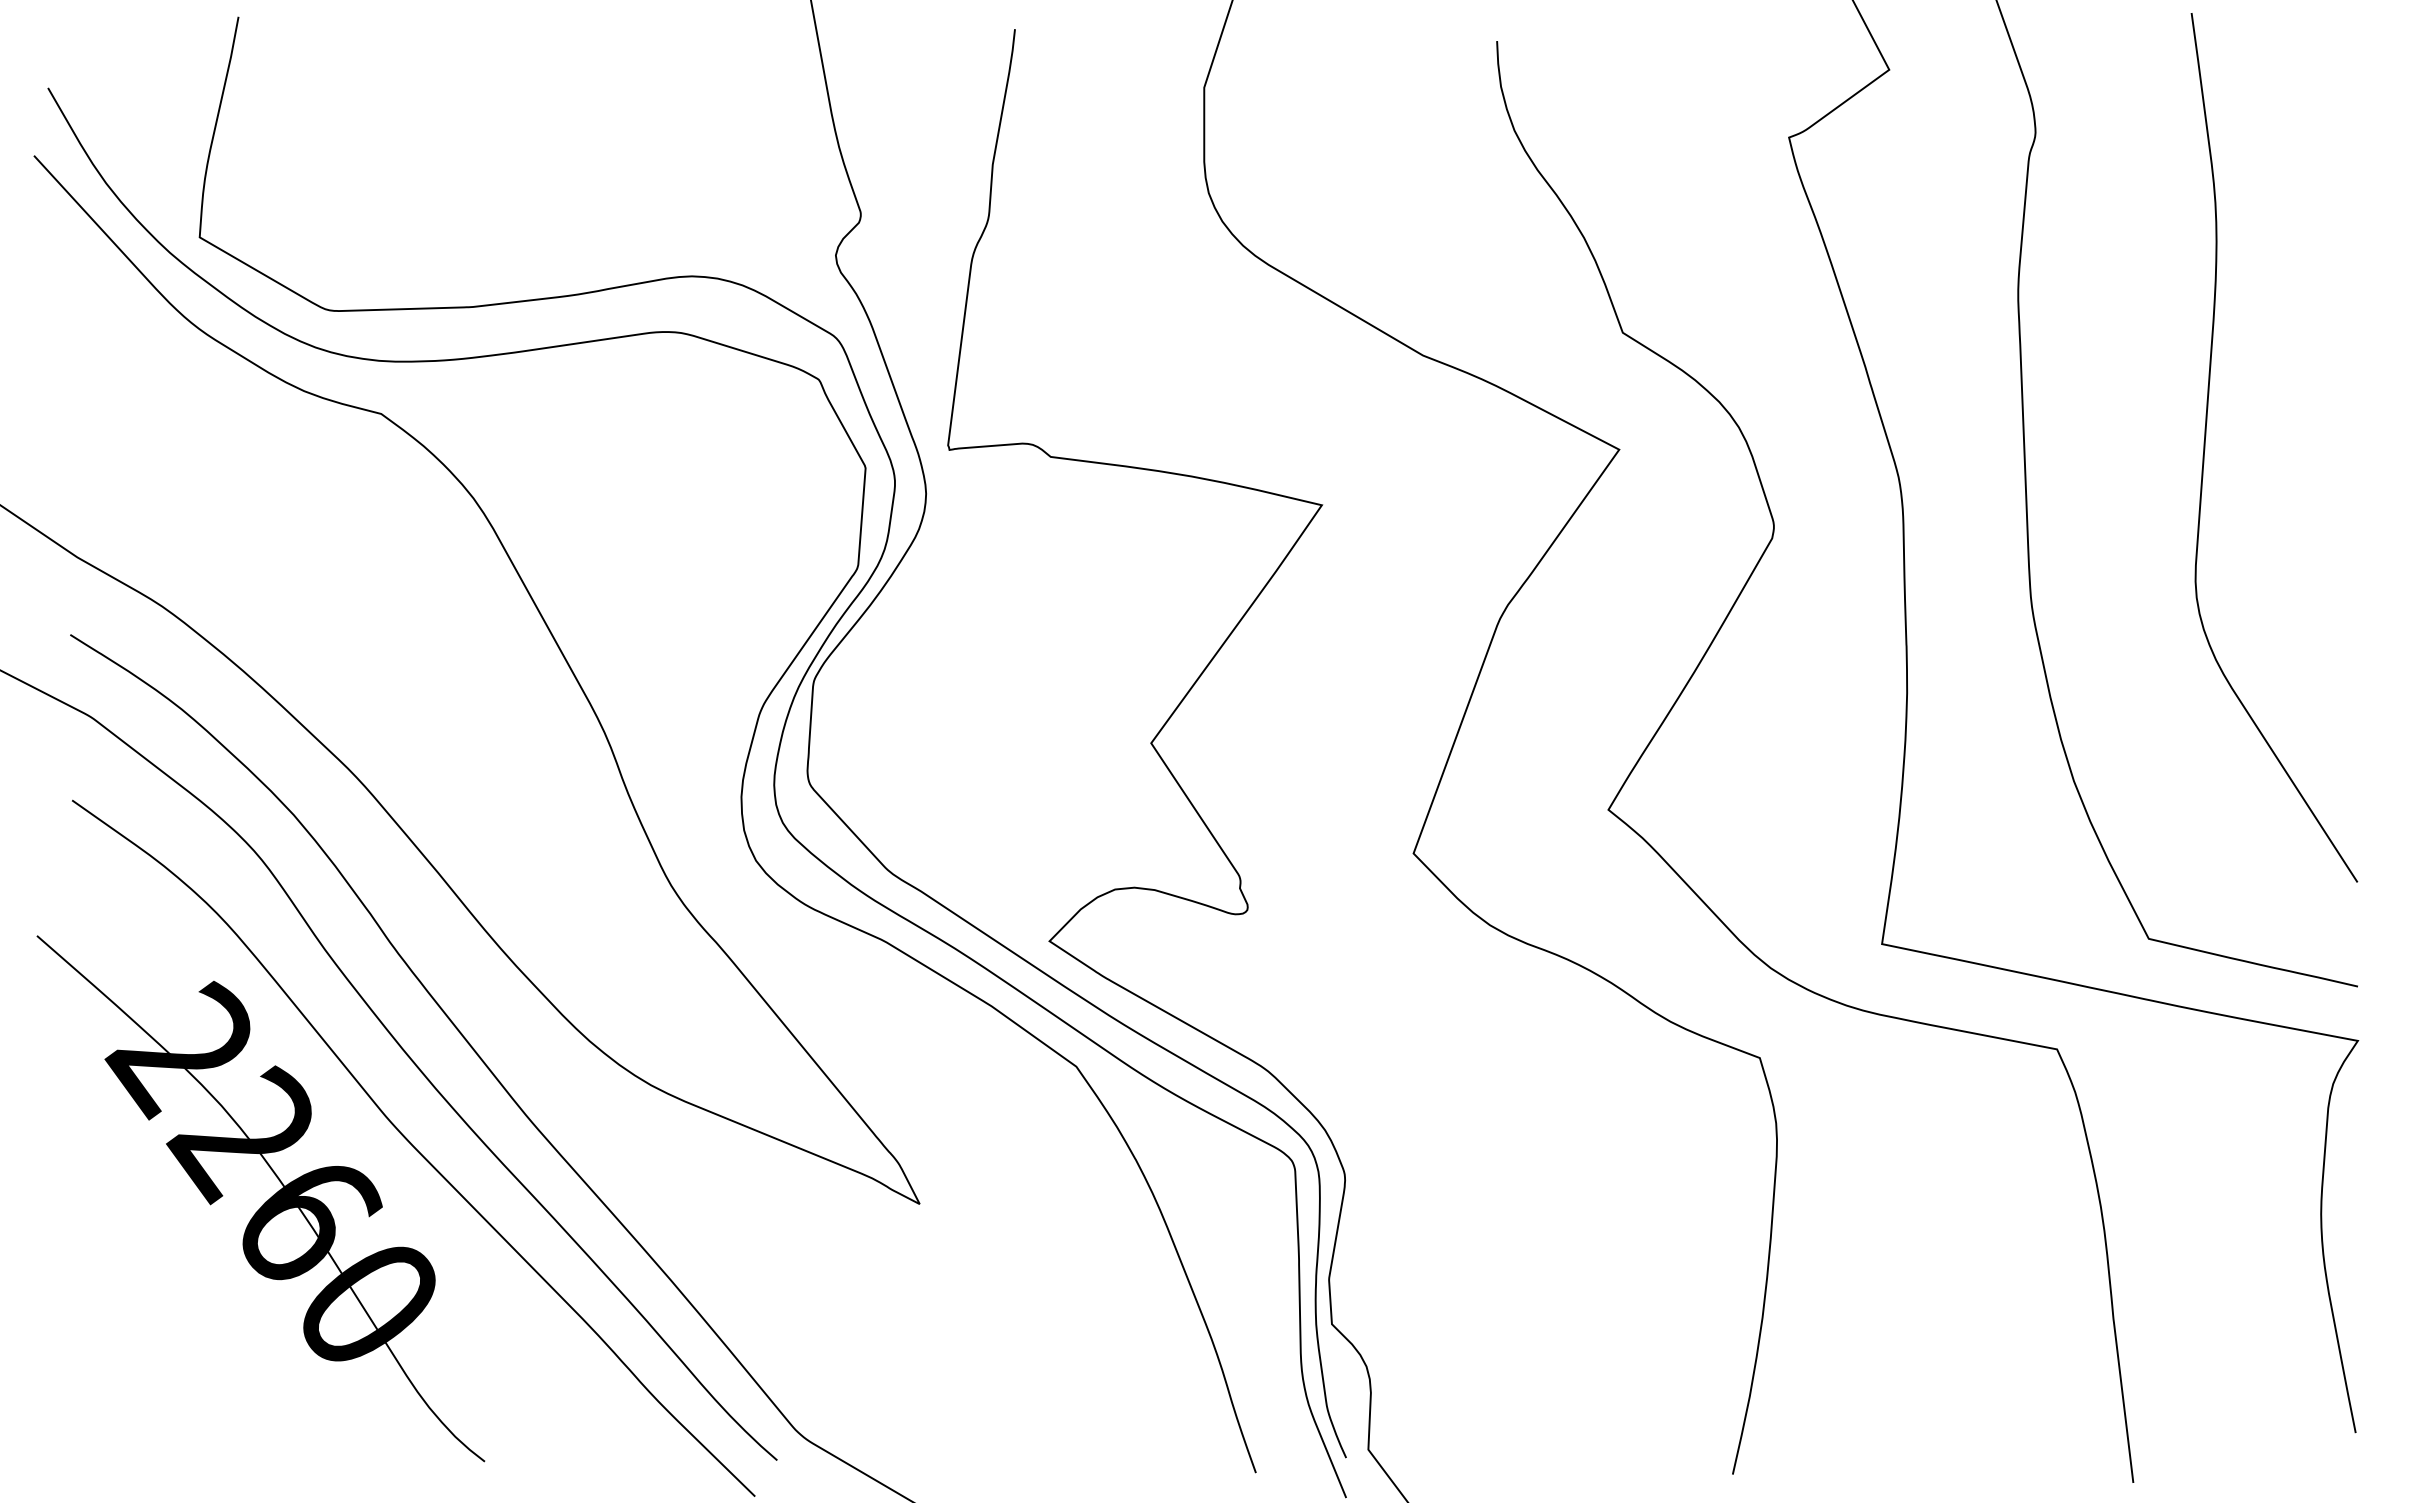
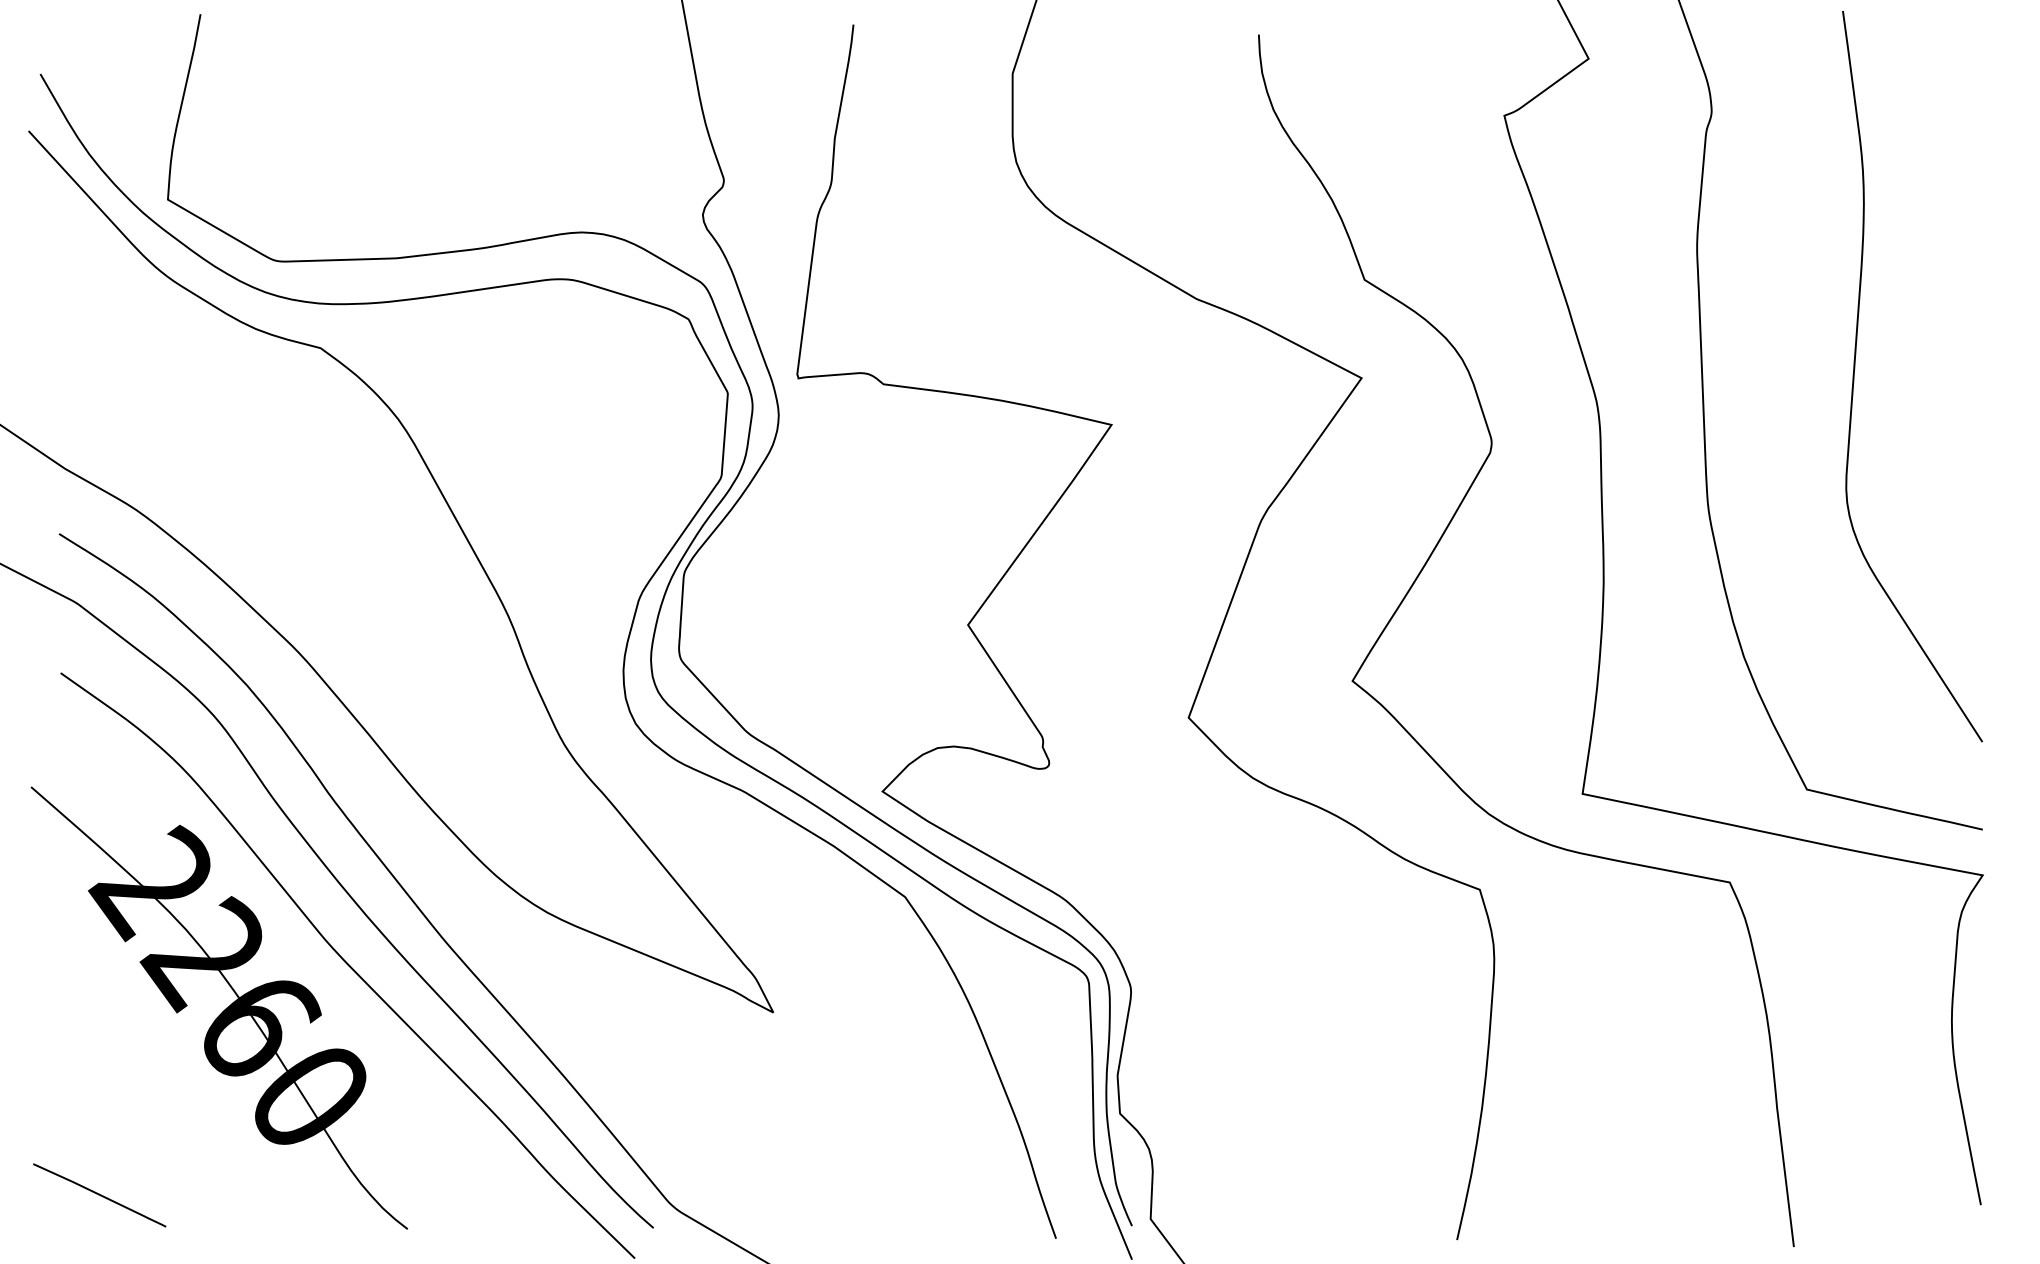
curve: (118, 1421) -> (99, 1195), added

